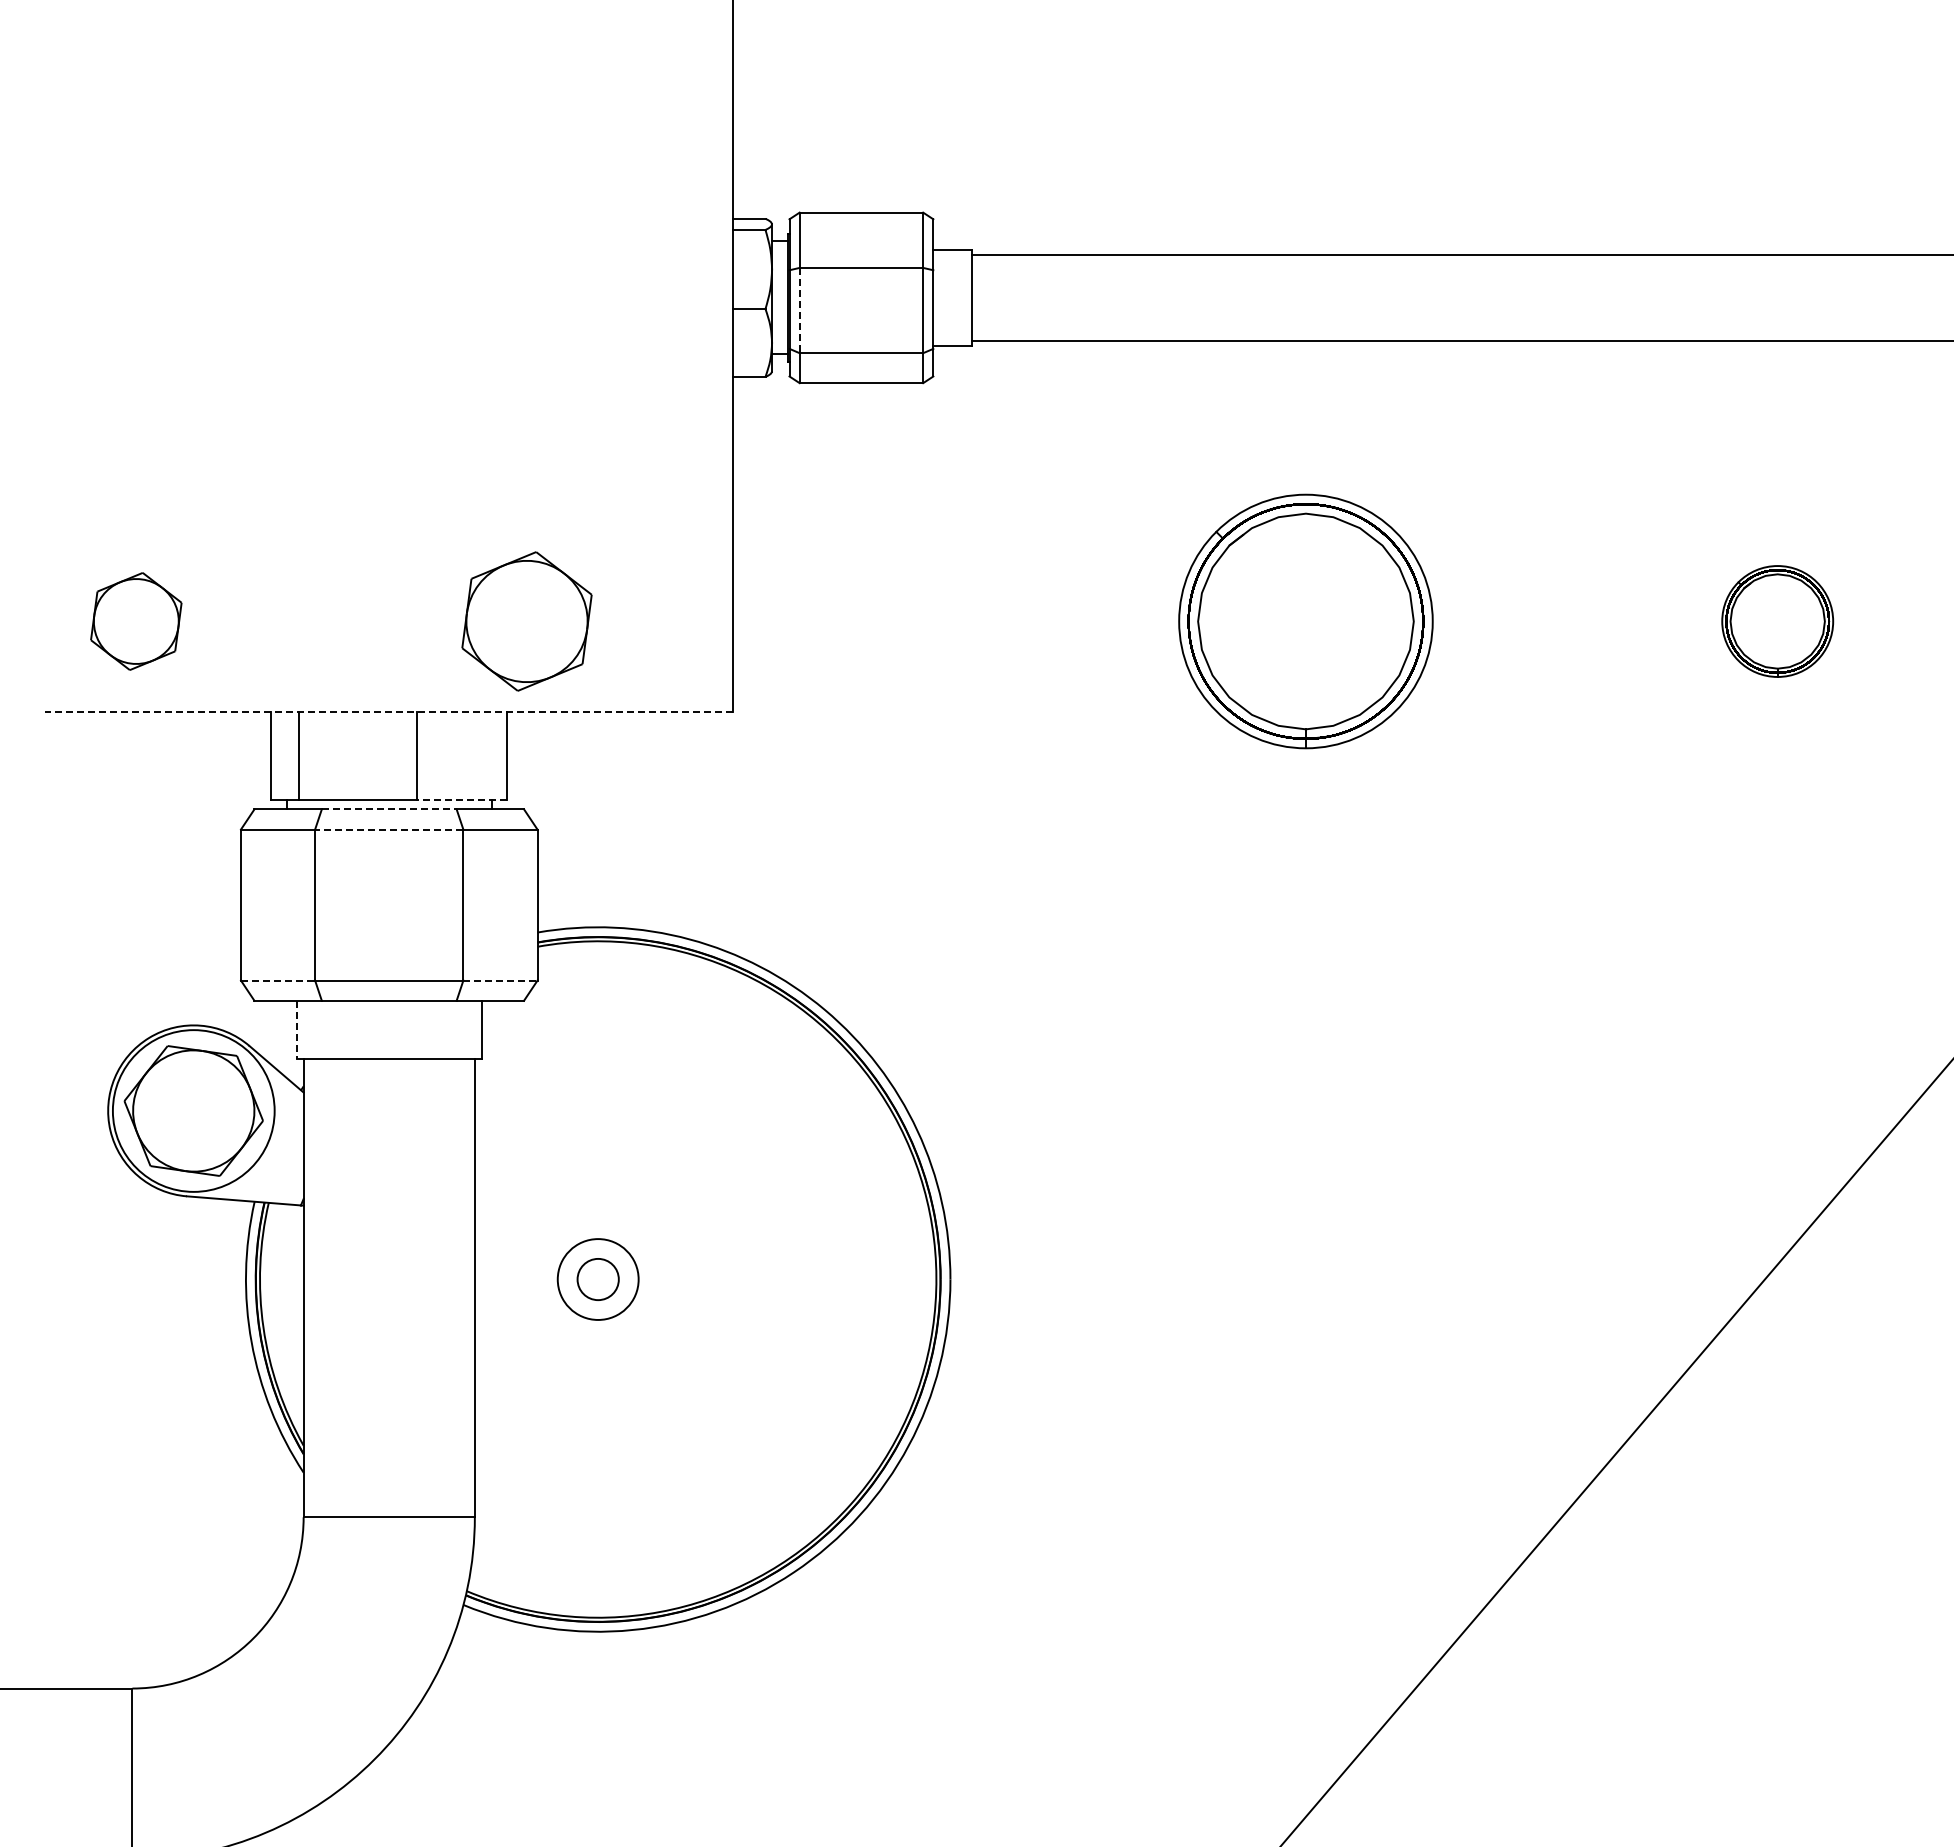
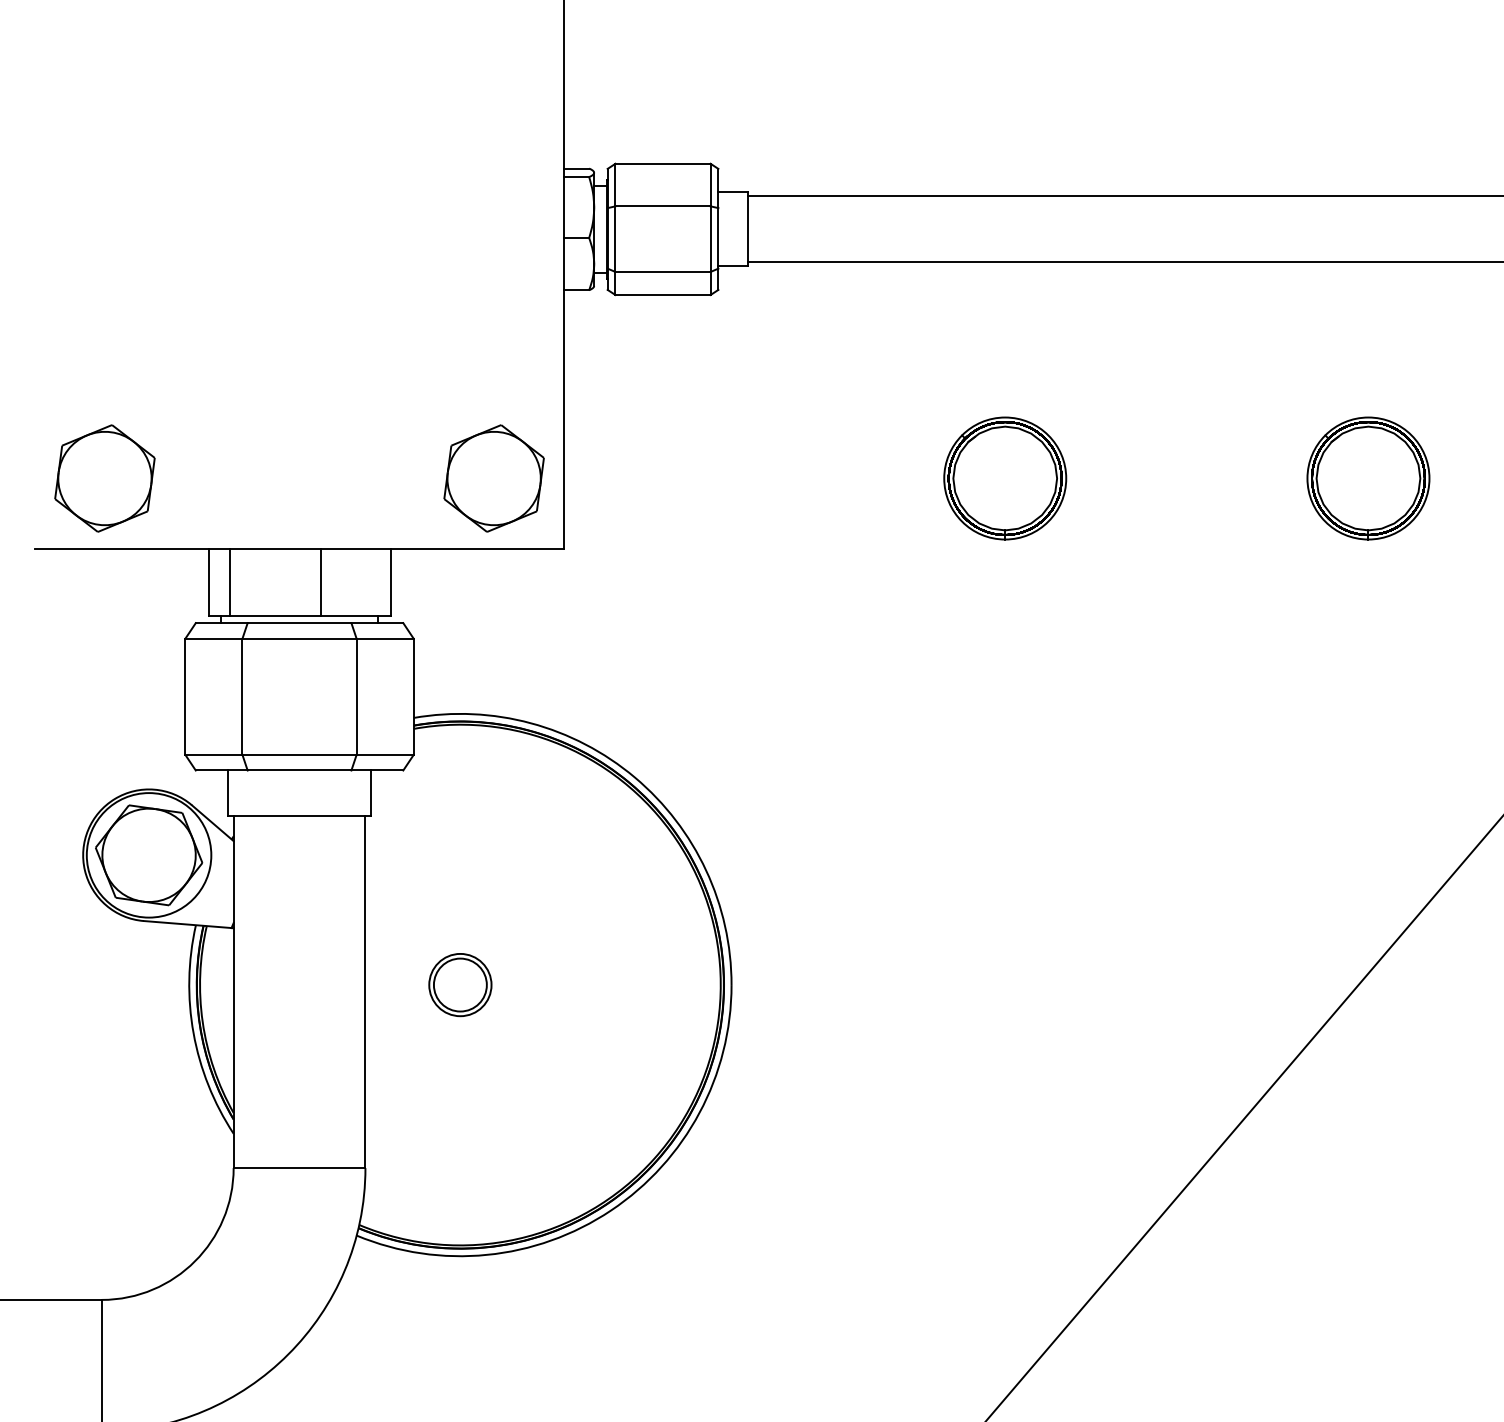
line: (799, 310) -> (615, 239), dashed -> solid
part: (135, 621) -> (104, 478), size x1.43
part: (526, 621) -> (493, 478), moved
part: (1305, 621) -> (1004, 478), size x0.62
part: (1777, 621) -> (1368, 478), size x1.43
line: (389, 712) -> (299, 548), dashed -> solid
line: (461, 800) -> (355, 616), dashed -> solid
line: (389, 809) -> (299, 623), dashed -> solid
line: (388, 829) -> (298, 638), dashed -> solid
line: (278, 980) -> (214, 754), dashed -> solid
line: (500, 980) -> (385, 754), dashed -> solid
line: (296, 1030) -> (228, 793), dashed -> solid
circle: (597, 1279) -> (459, 985), size x1.67

